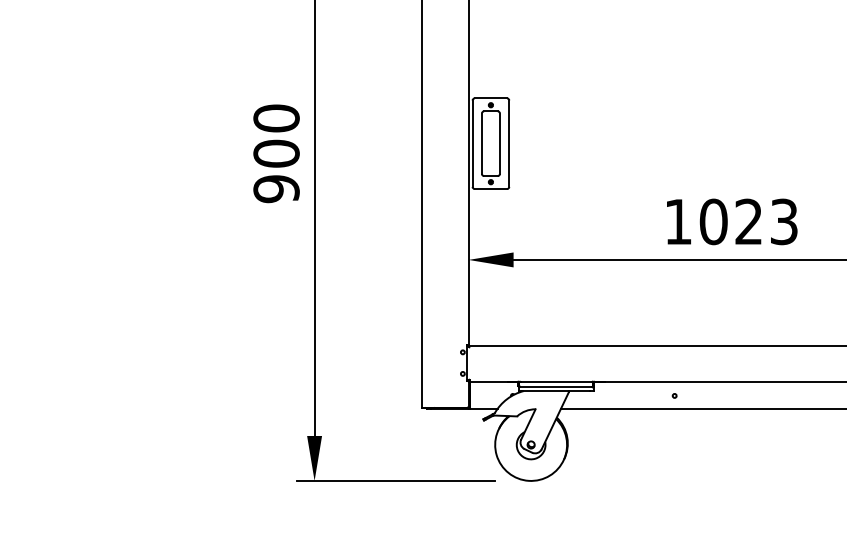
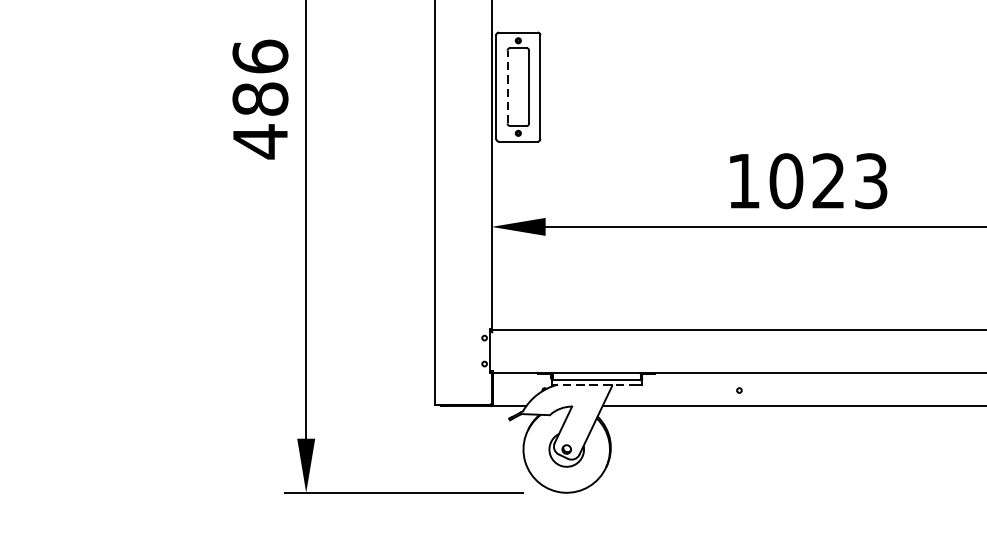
line: (481, 143) -> (507, 86), solid -> dashed
text: (276, 153) -> (260, 98), 900 -> 486
line: (556, 391) -> (597, 385), solid -> dashed

